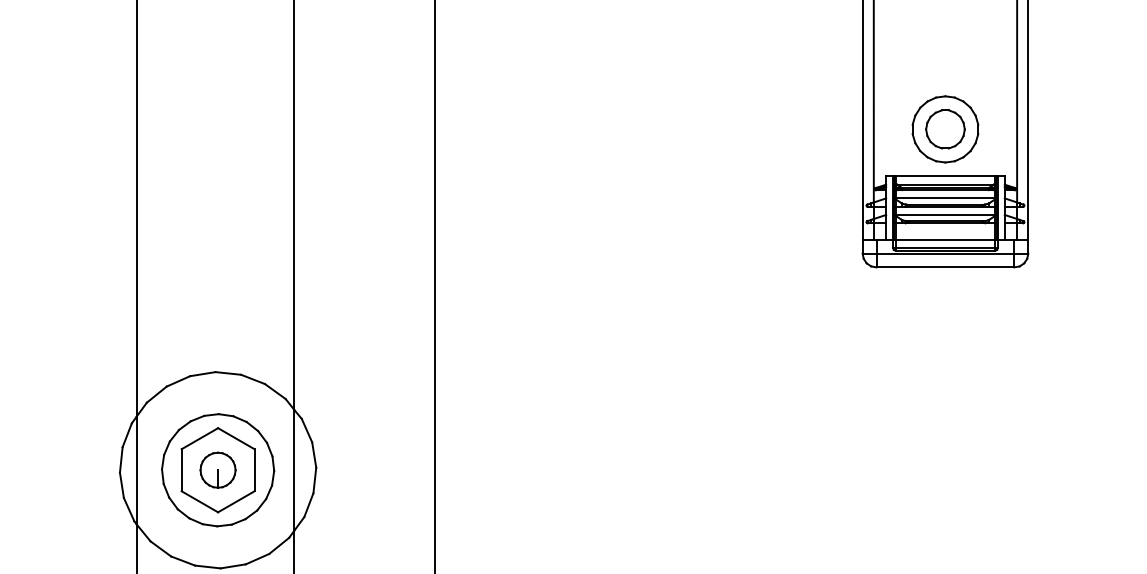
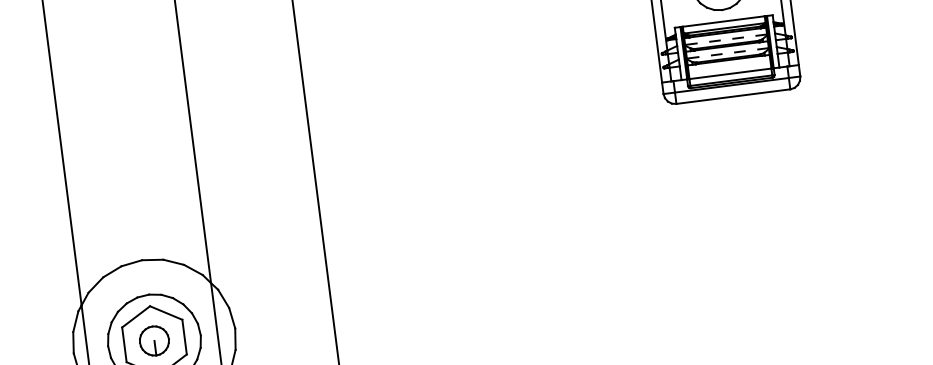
line: (945, 198) -> (726, 39), solid -> dashed
line: (945, 214) -> (727, 52), solid -> dashed

